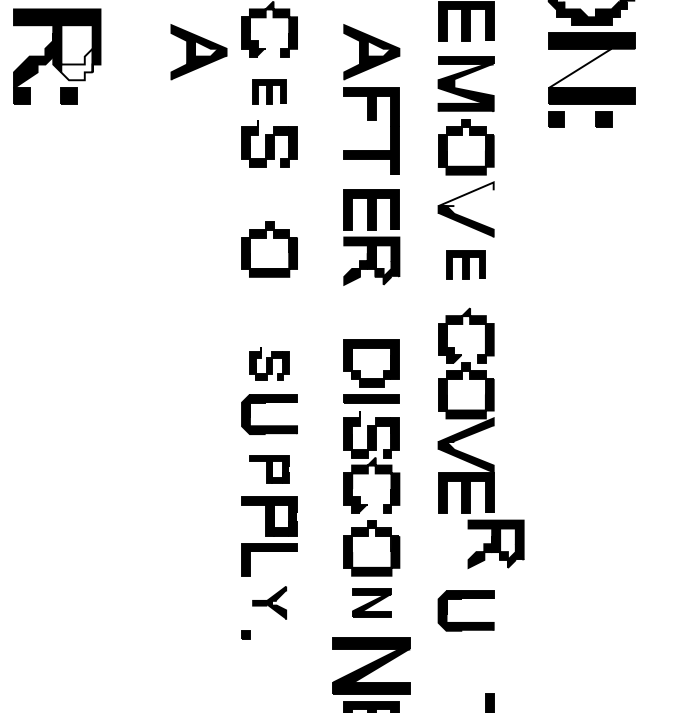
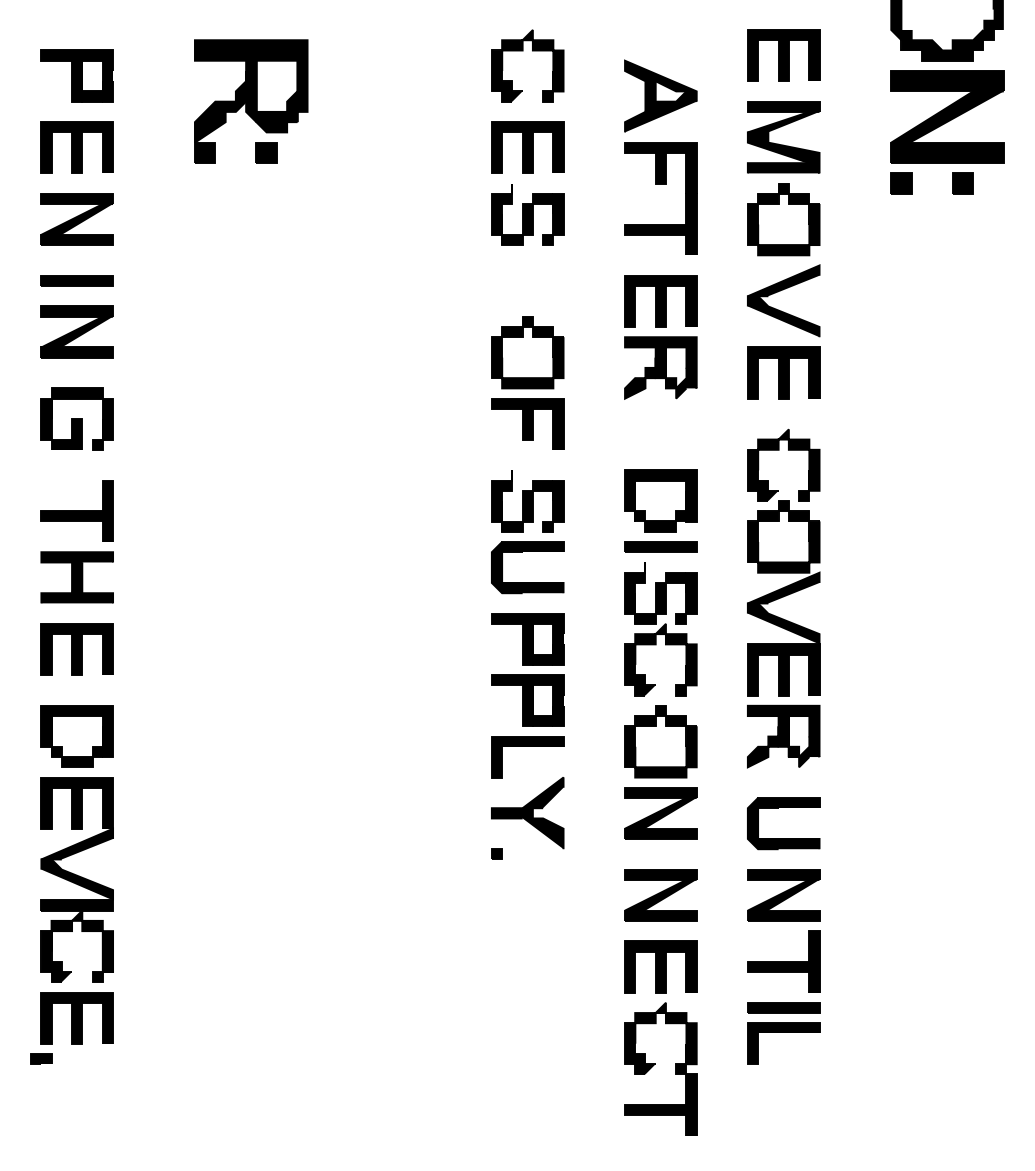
part: (198, 51) -> (435, 95), removed
fill: (76, 52) -> (276, 96), added
fill: (591, 68) -> (947, 116), added
part: (269, 91) -> (527, 147), size x1.67
fill: (466, 193) -> (783, 280), added
part: (466, 264) -> (783, 372), size x1.43
part: (269, 303) -> (527, 423), added
part: (269, 363) -> (527, 501), size x1.43
part: (269, 469) -> (527, 639), size x1.43
part: (495, 544) -> (783, 736), moved
part: (269, 603) -> (527, 813), size x1.67
part: (371, 603) -> (660, 813), size x1.43
part: (371, 666) -> (660, 895), size x0.71
part: (466, 666) -> (783, 895), added

